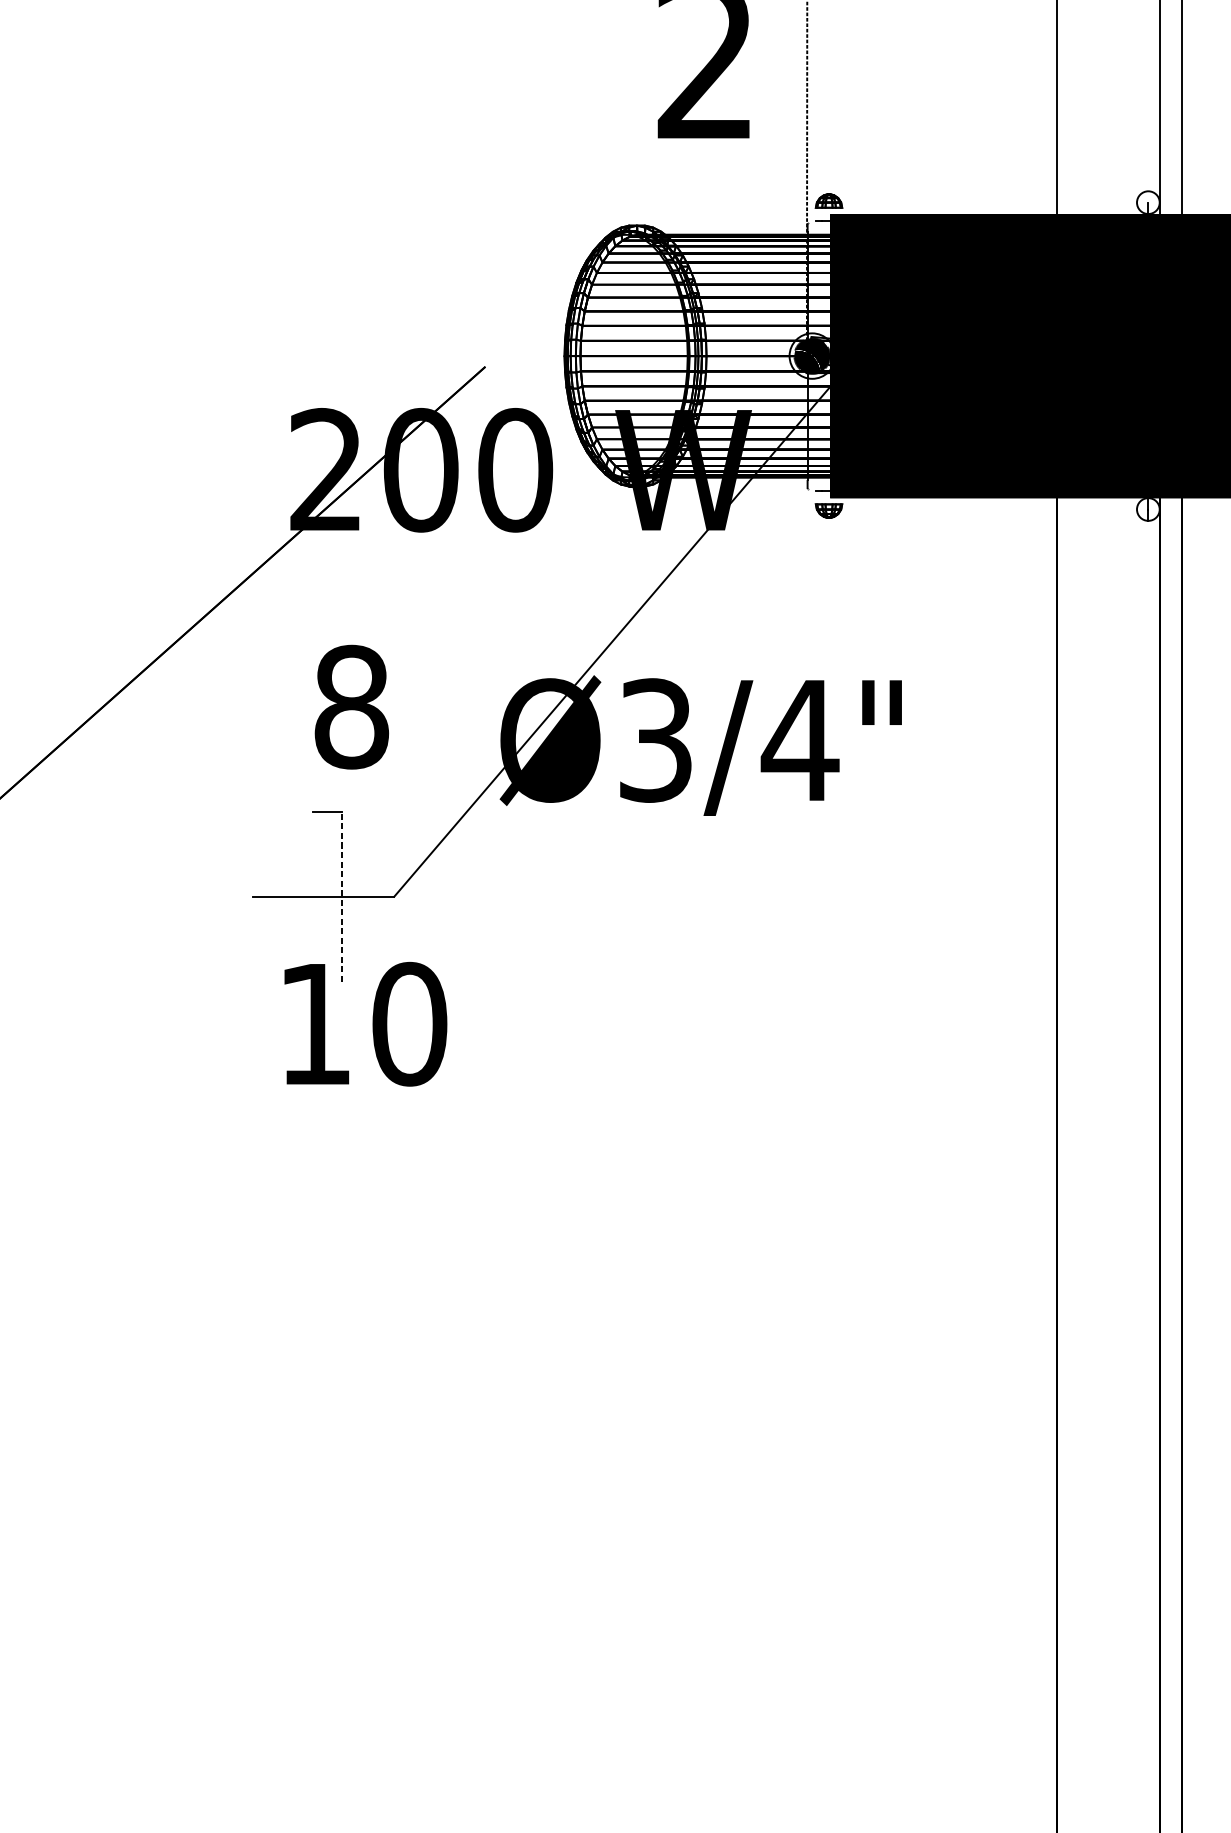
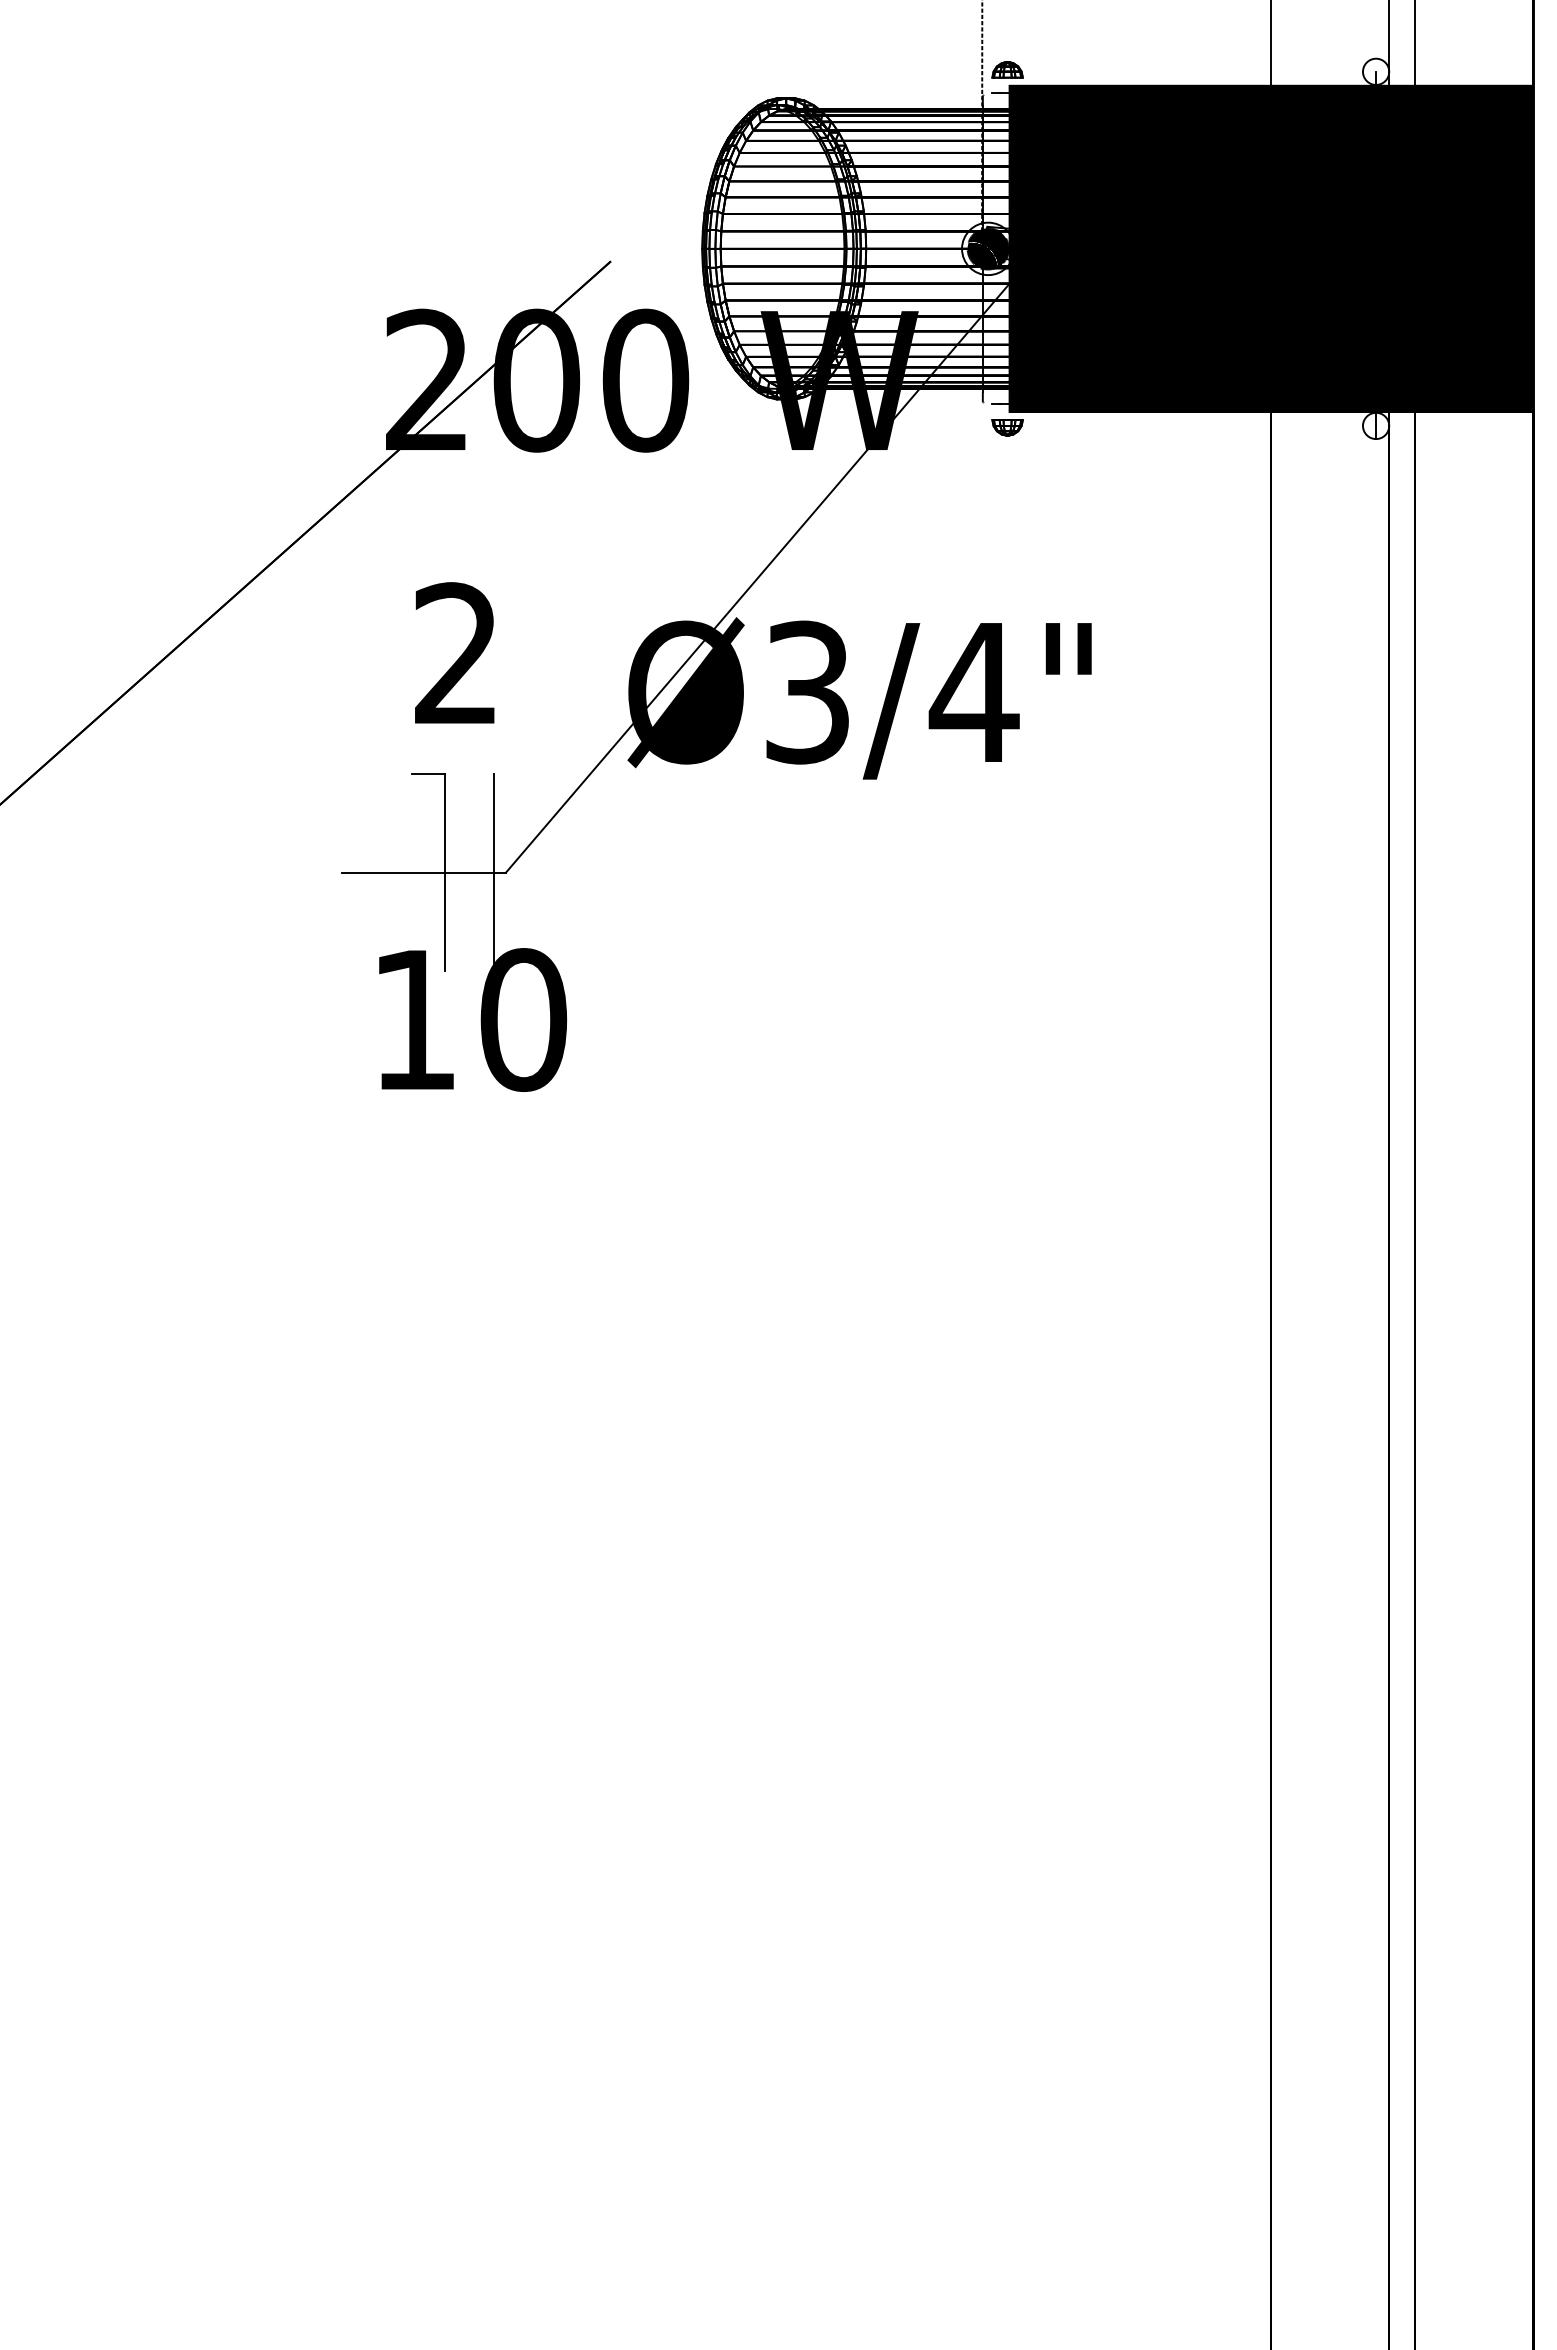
text: (351, 707) -> (456, 654), 8 -> 2
line: (341, 896) -> (444, 872), dashed -> solid
line: (384, 896) -> (494, 872), added

